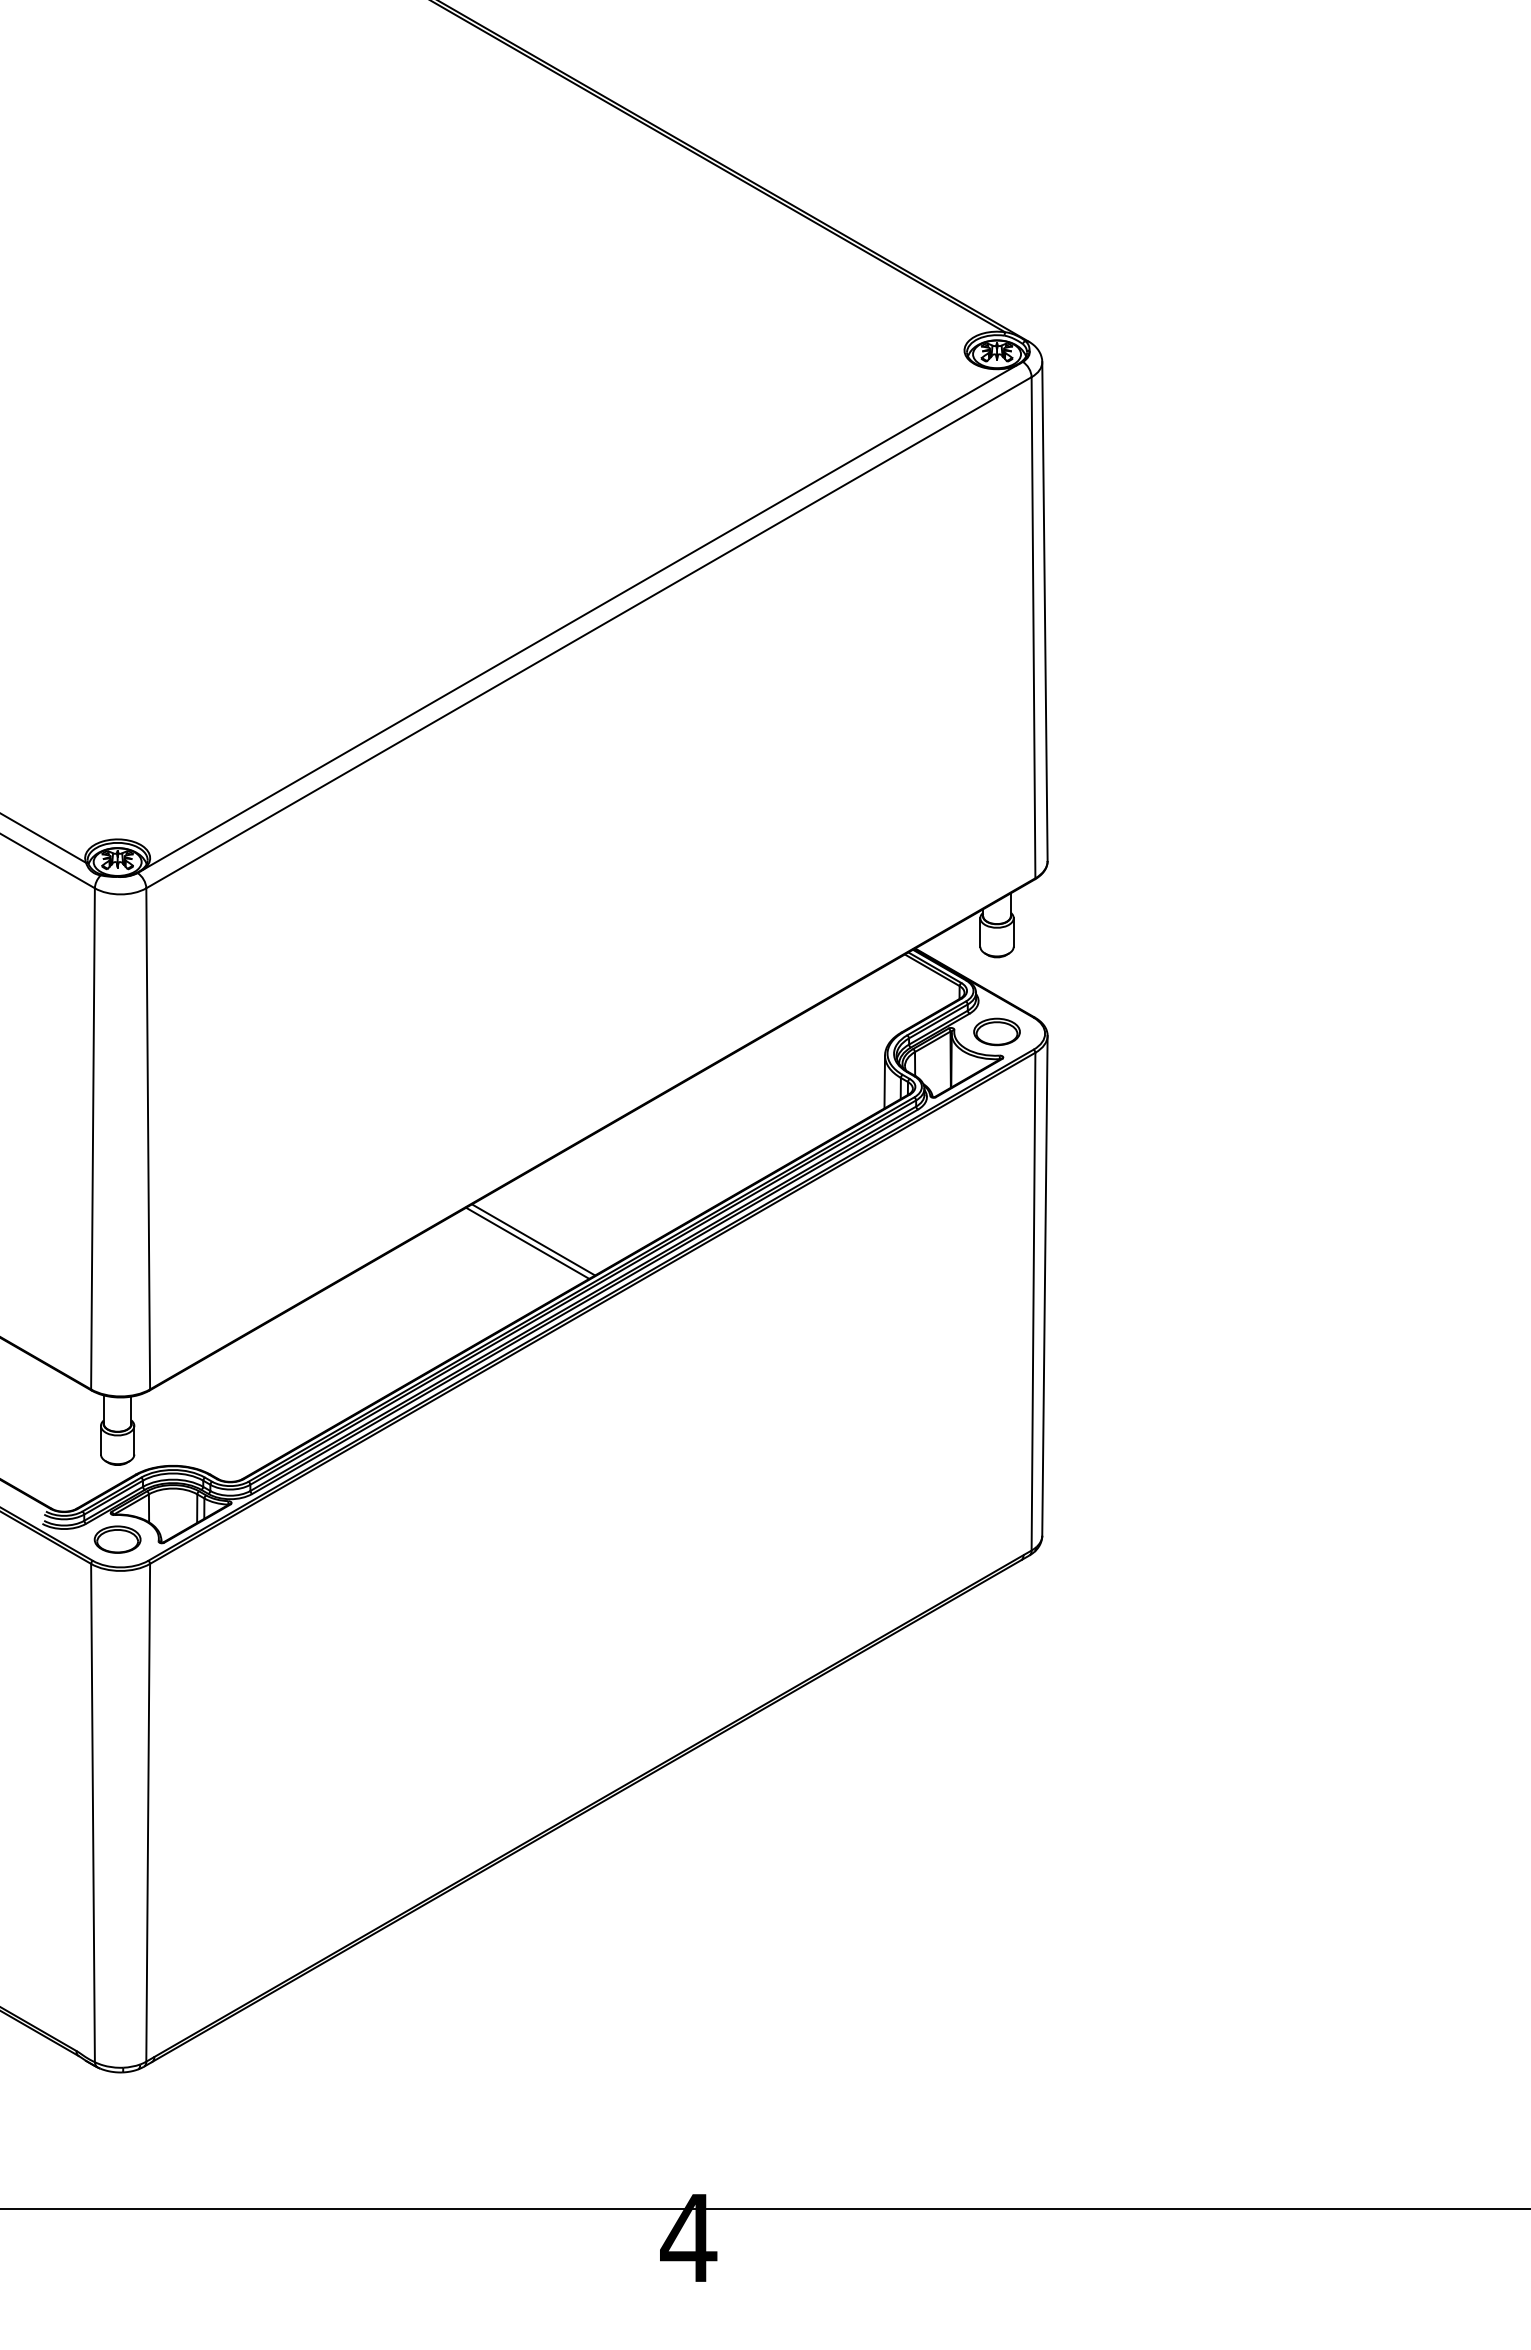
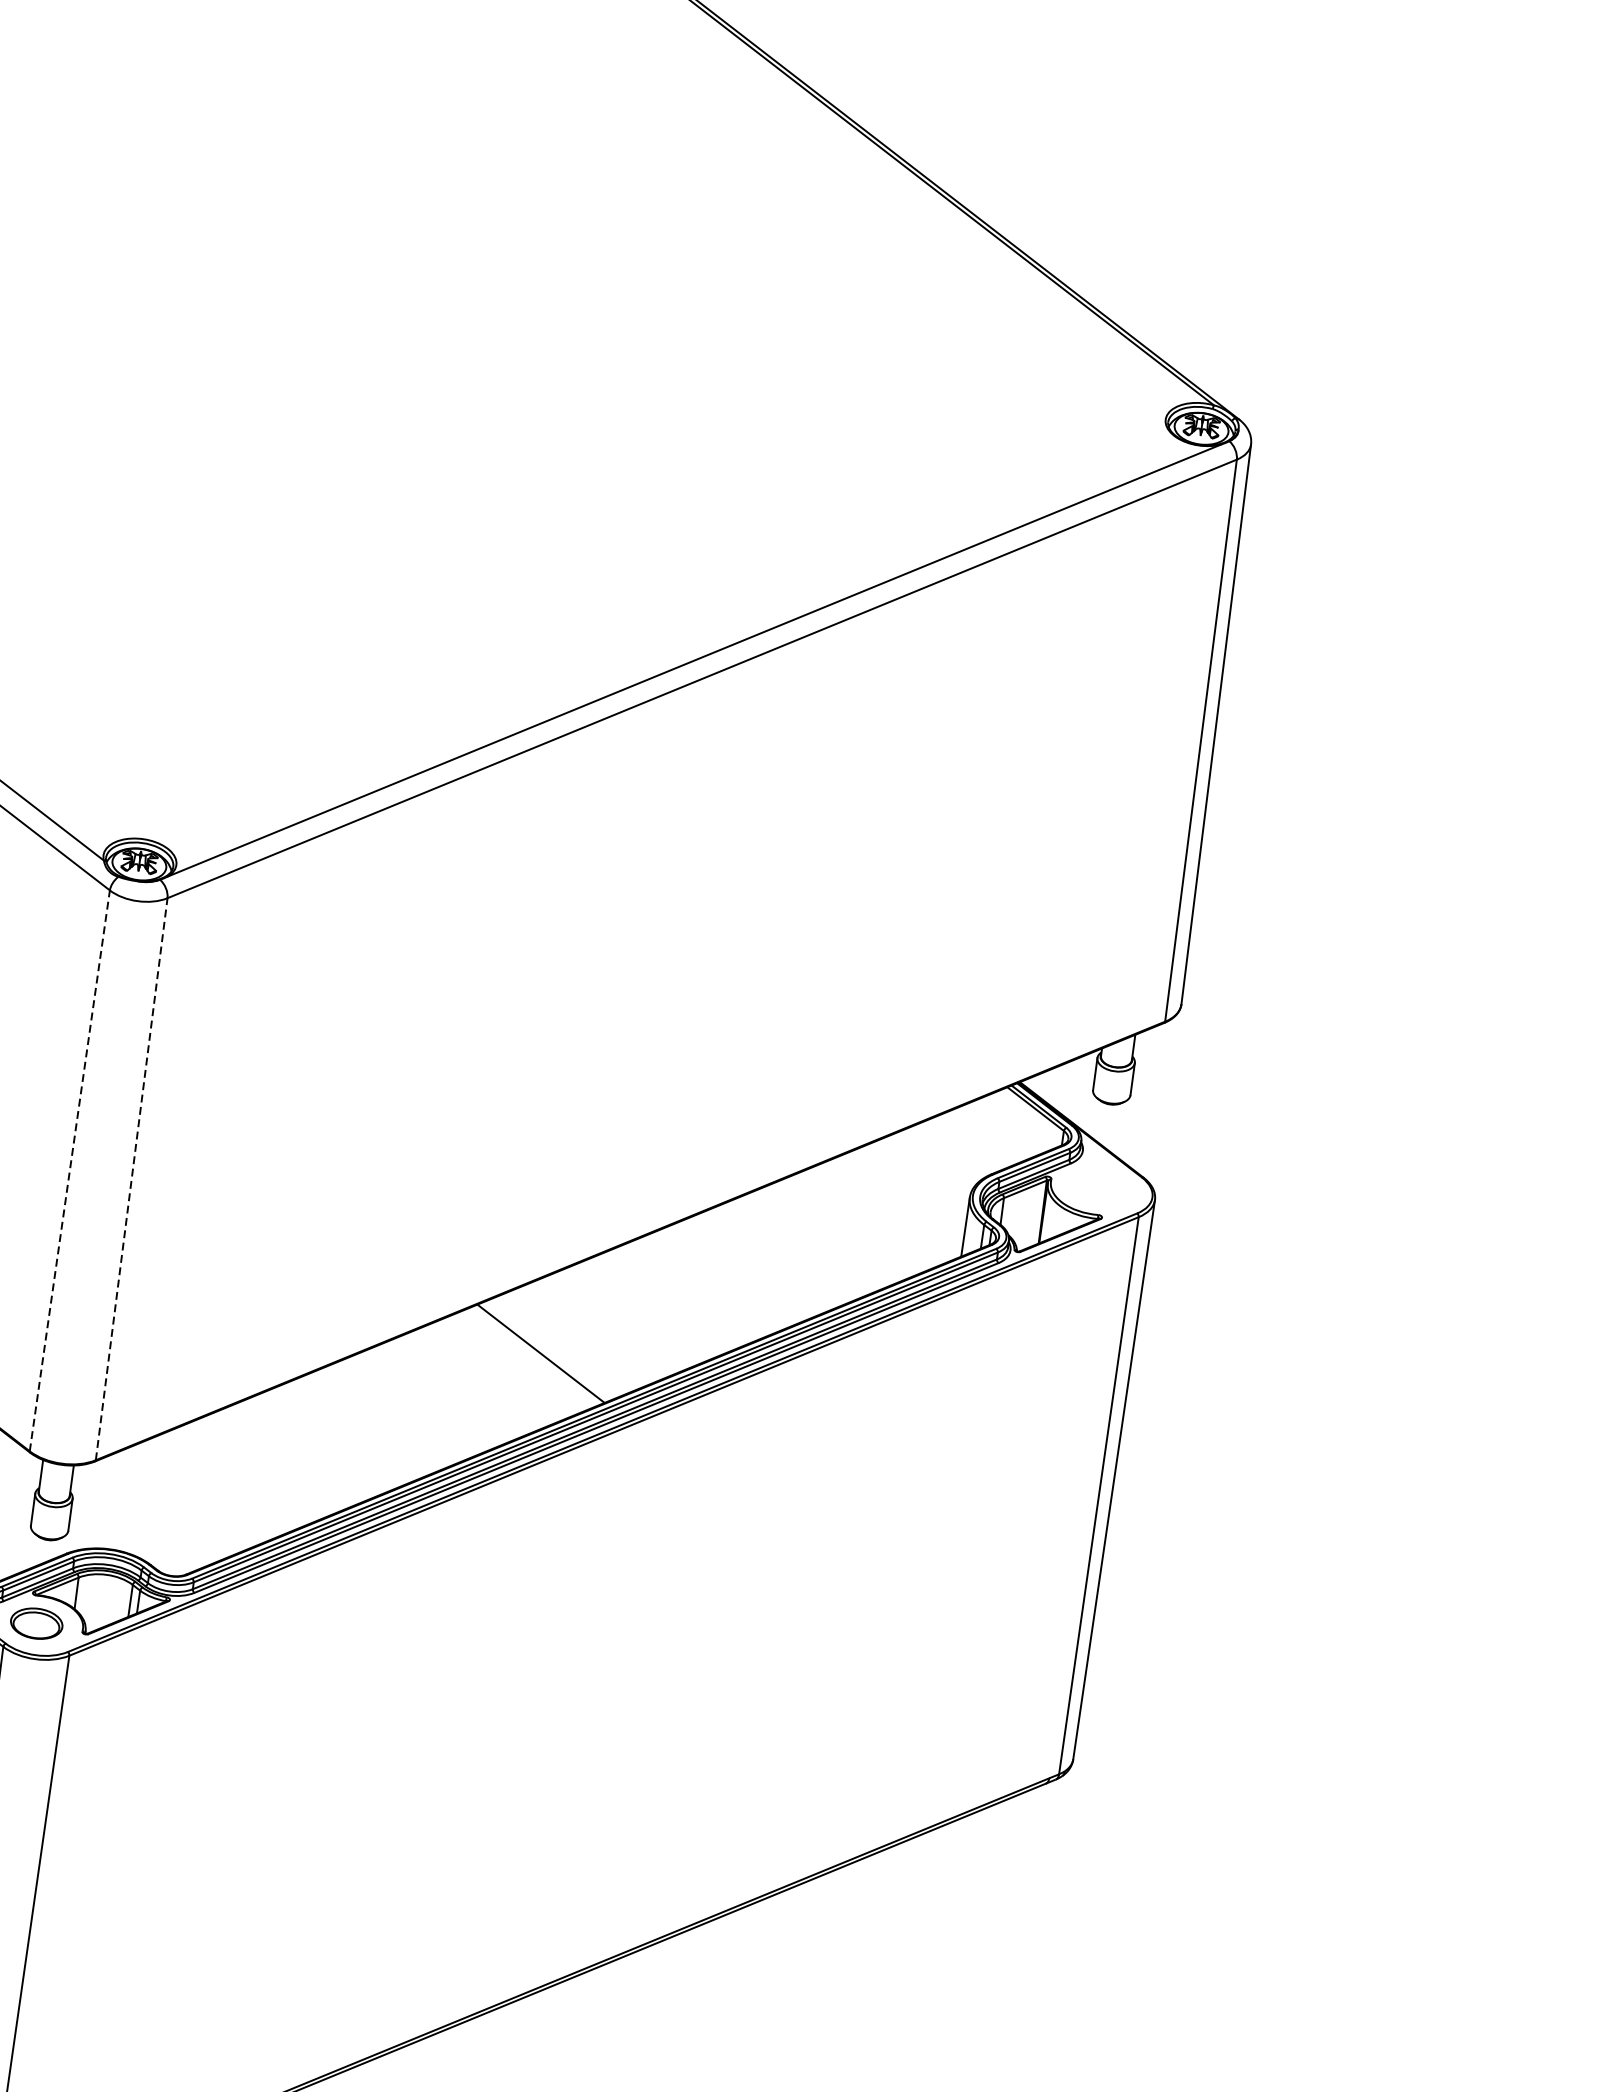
part: (996, 1031) -> (1098, 1187), removed
line: (93, 1138) -> (70, 1170), solid -> dashed
line: (148, 1138) -> (132, 1178), solid -> dashed
line: (533, 1239) -> (548, 1350), removed

